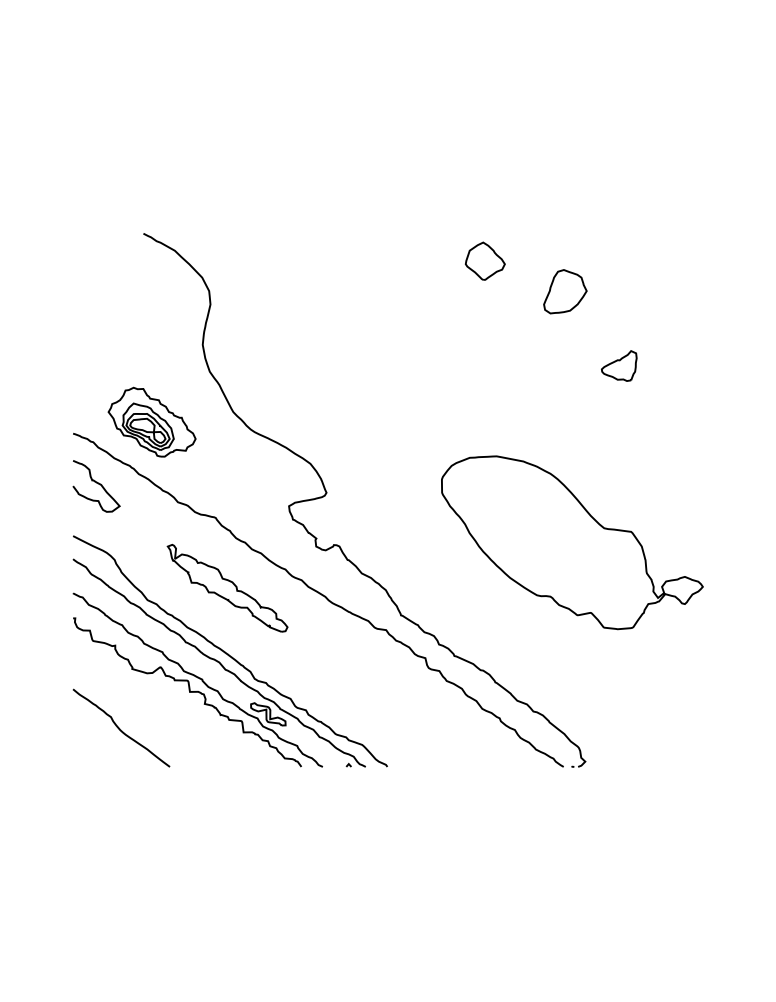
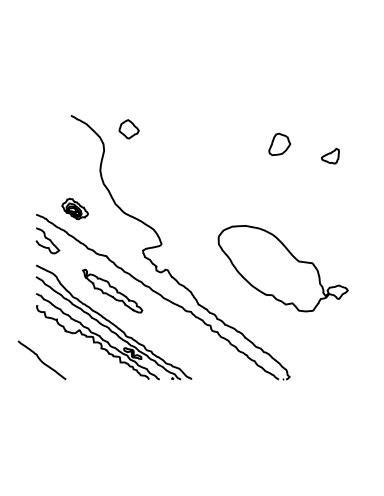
part: (483, 261) -> (128, 129), moved
part: (619, 364) -> (330, 155), moved
part: (150, 421) -> (74, 208), size x0.6
curve: (120, 728) -> (41, 360), moved

